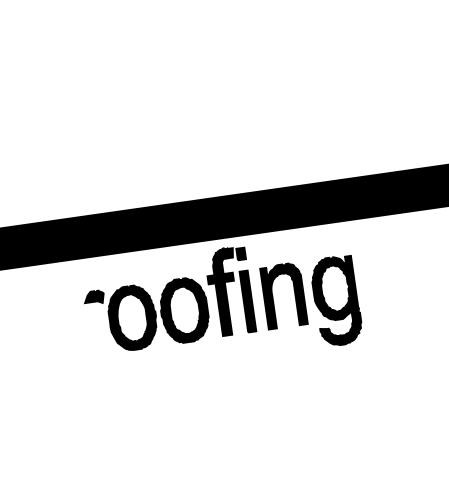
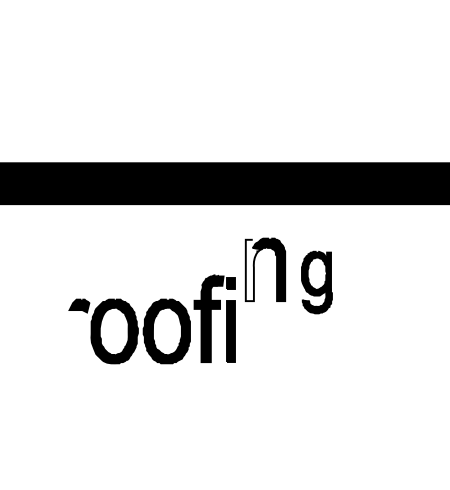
fill: (272, 298) -> (253, 270), removed
part: (167, 300) -> (151, 319), moved
part: (336, 301) -> (316, 282), size x0.7

